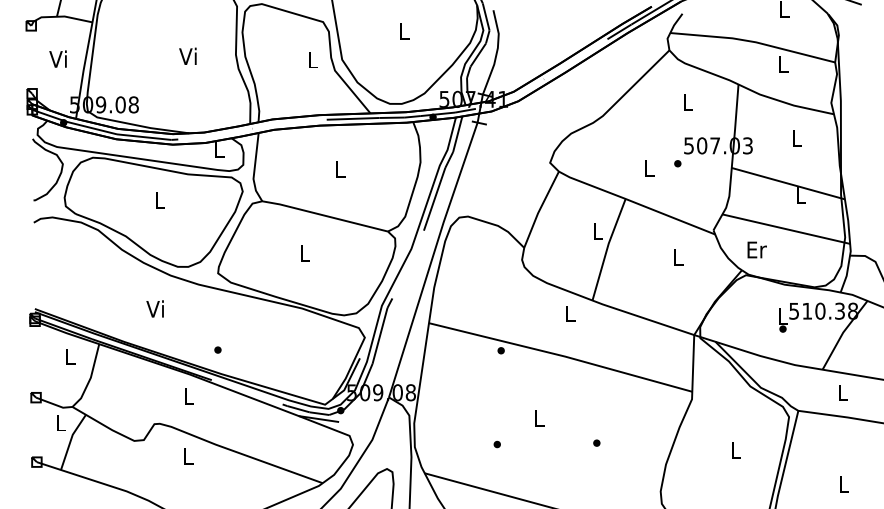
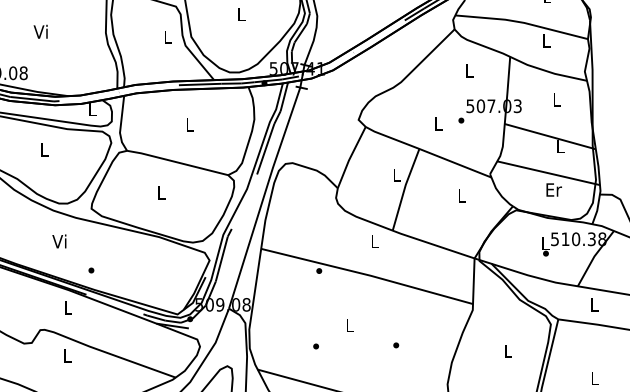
text: (187, 55) -> (40, 31), moved
text: (756, 249) -> (553, 189), moved
text: (154, 308) -> (58, 241), moved

